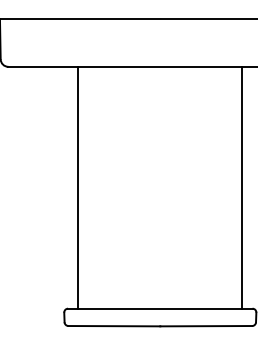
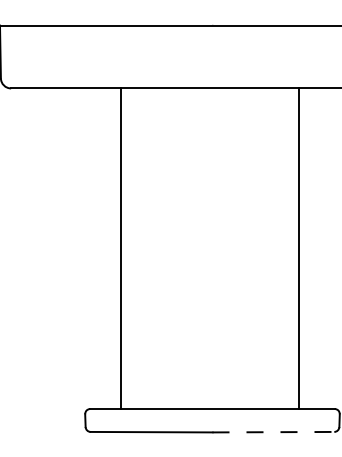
line: (78, 187) -> (120, 248), moved
line: (242, 187) -> (299, 248), moved
line: (206, 326) -> (273, 432), solid -> dashed

